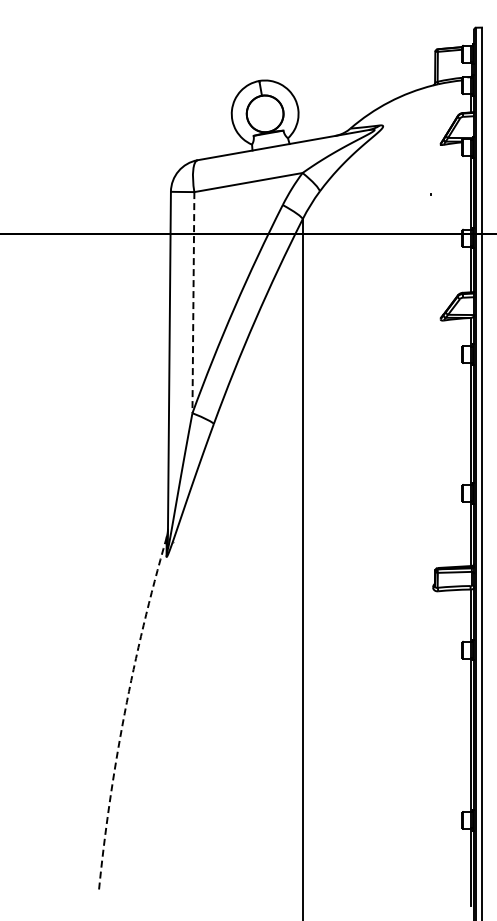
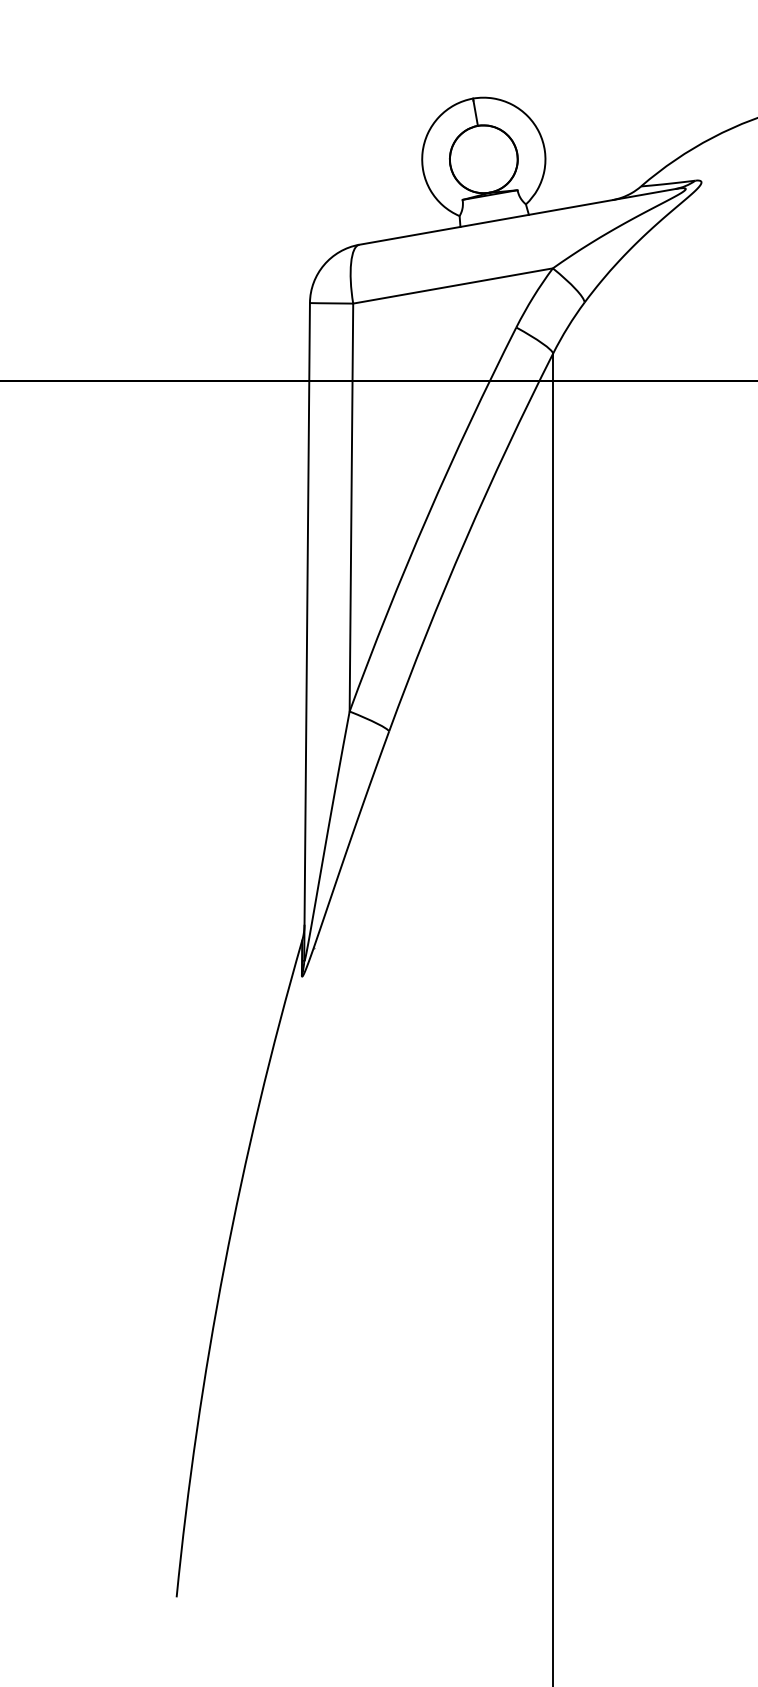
line: (193, 302) -> (351, 507), dashed -> solid
arc: (124, 713) -> (224, 1265), dashed -> solid

